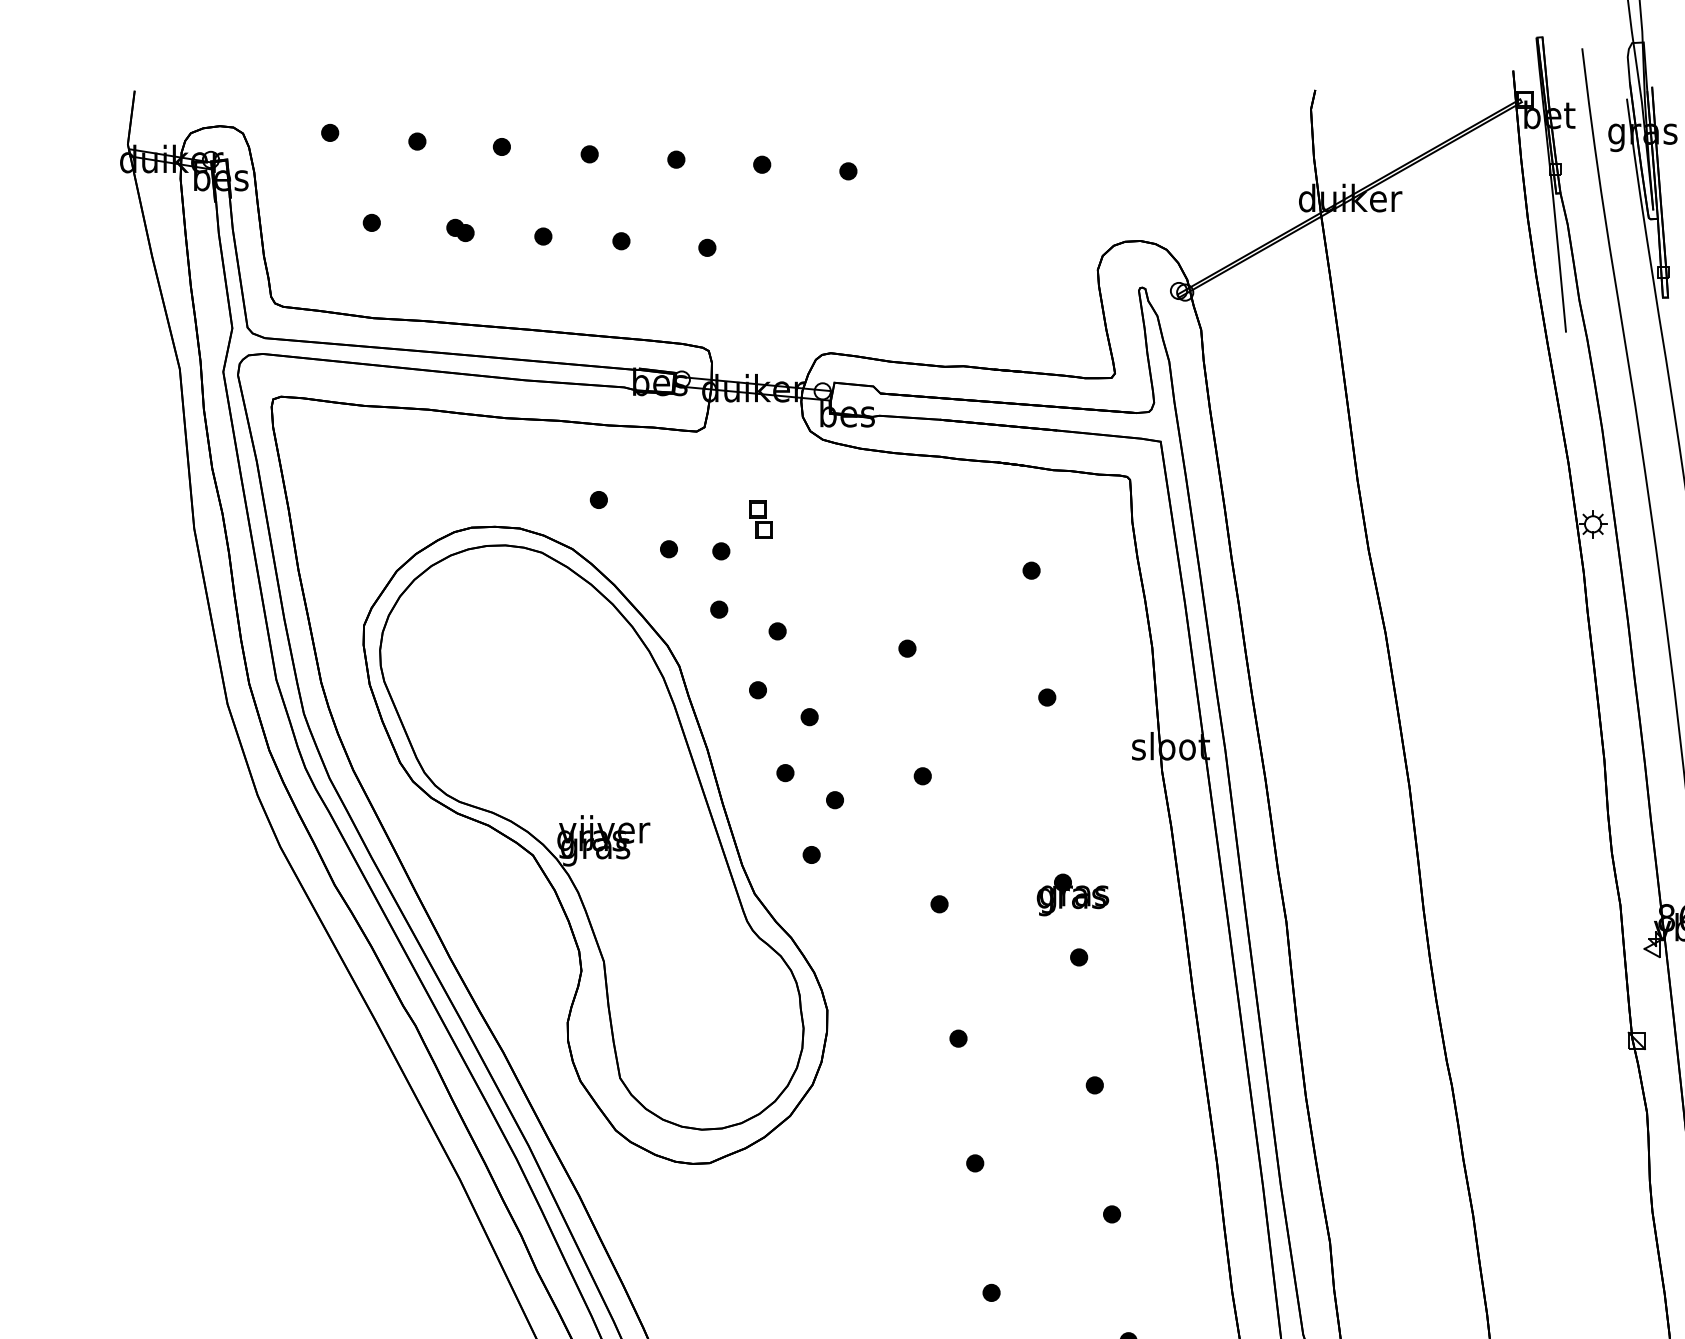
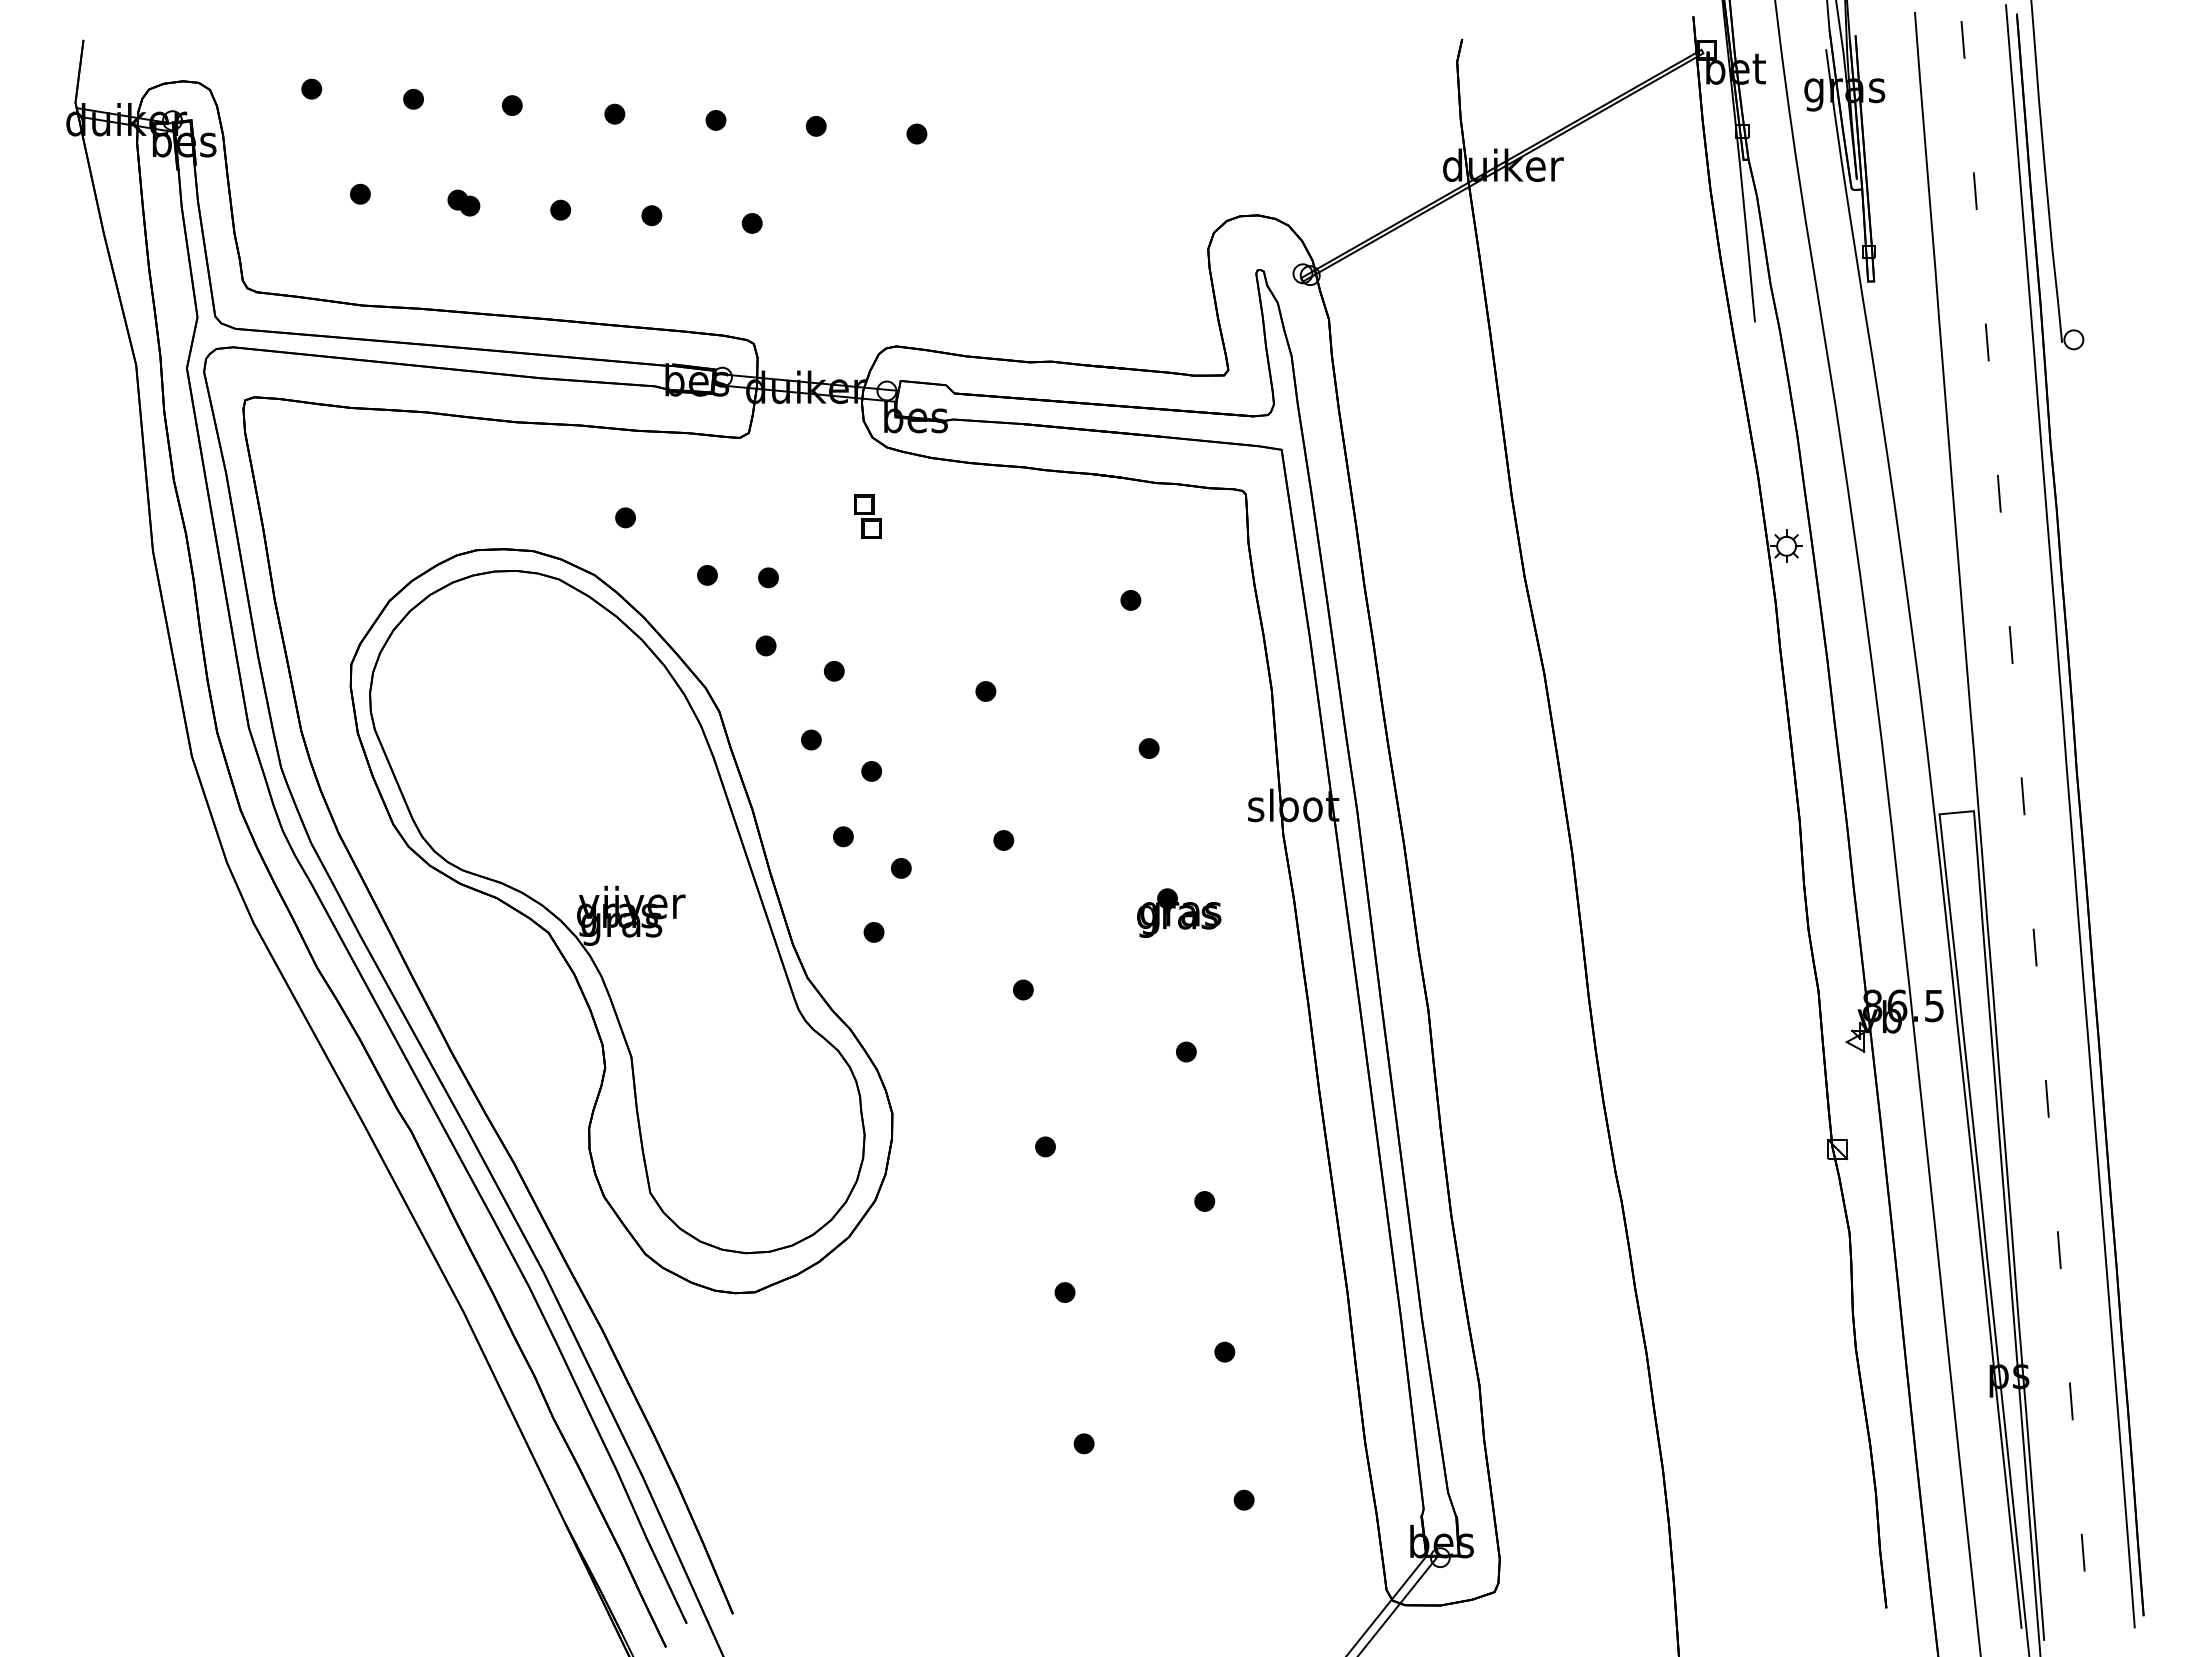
part: (760, 519) -> (867, 516), moved
part: (1073, 894) -> (1179, 912), moved

